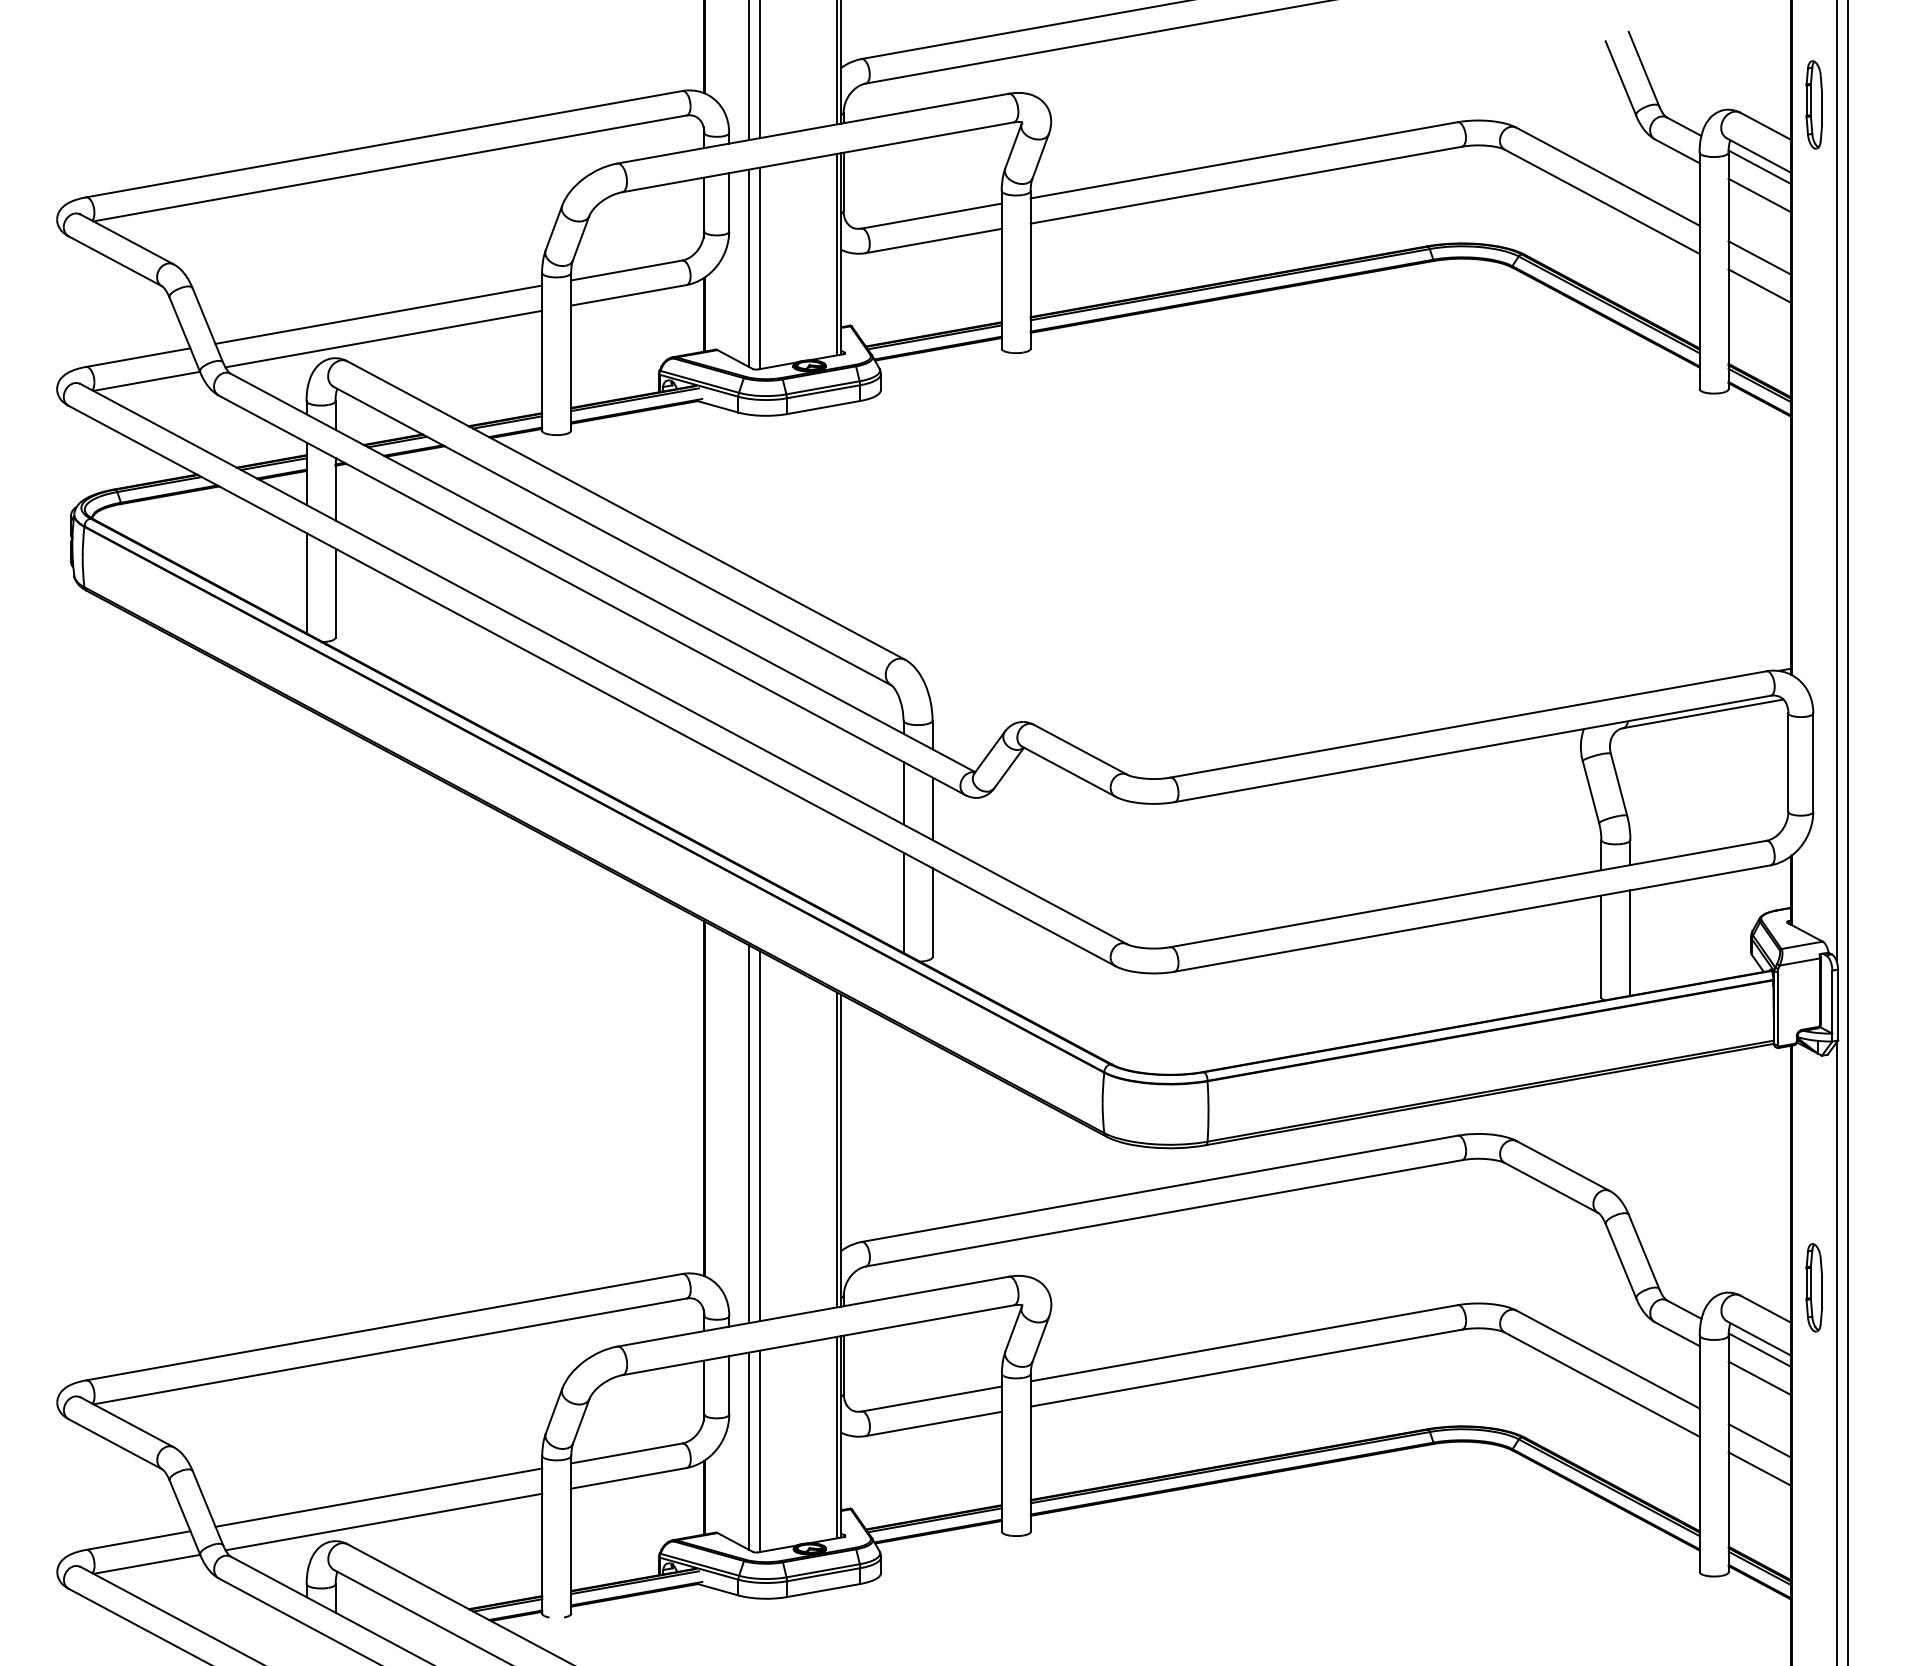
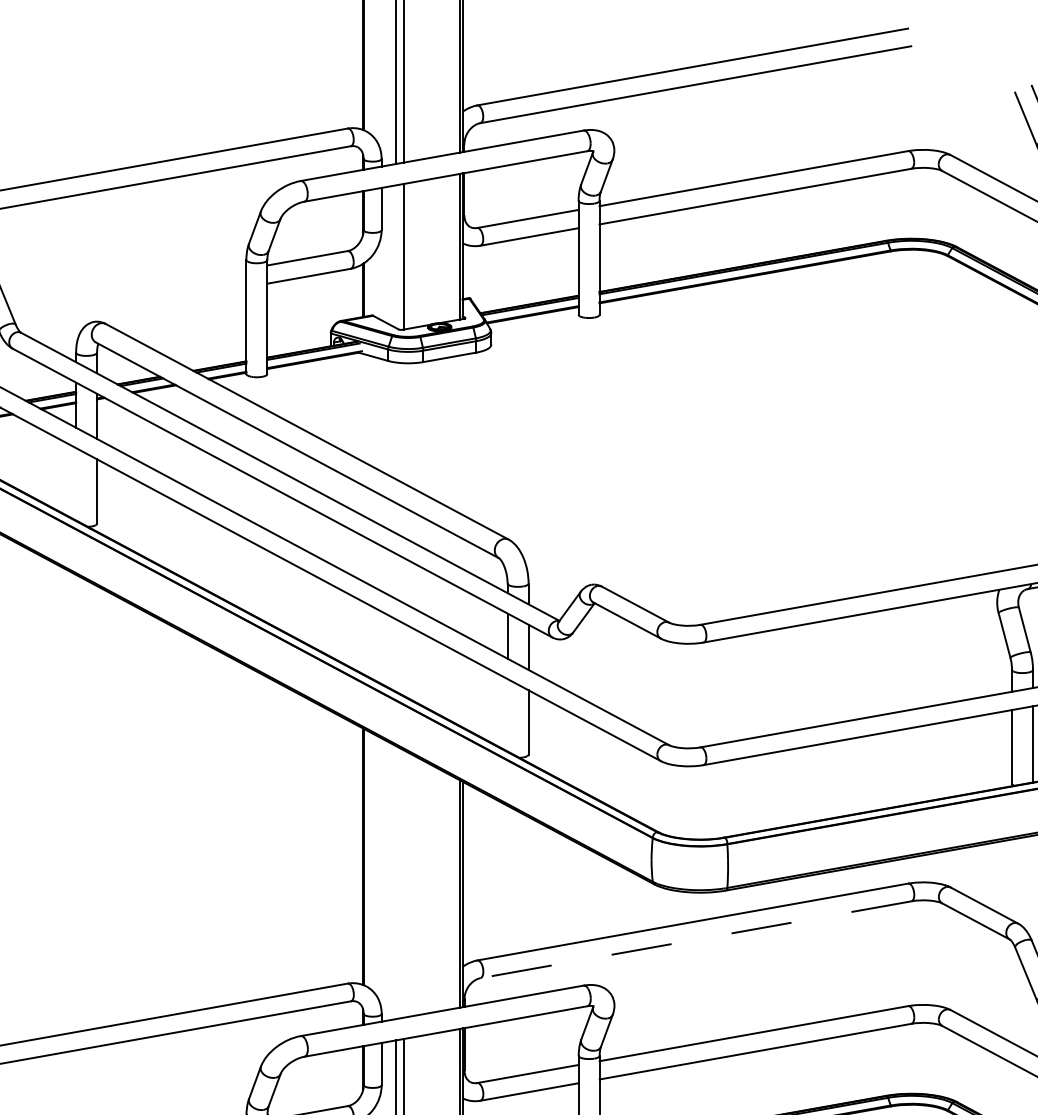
line: (749, 267) -> (396, 256), removed
line: (378, 314) -> (128, 290), removed
line: (383, 338) -> (131, 307), removed
line: (306, 583) -> (76, 484), removed
line: (903, 902) -> (507, 715), removed
line: (749, 1134) -> (396, 882), removed
line: (760, 1136) -> (404, 884), removed
line: (1164, 1213) -> (696, 939), solid -> dashed

